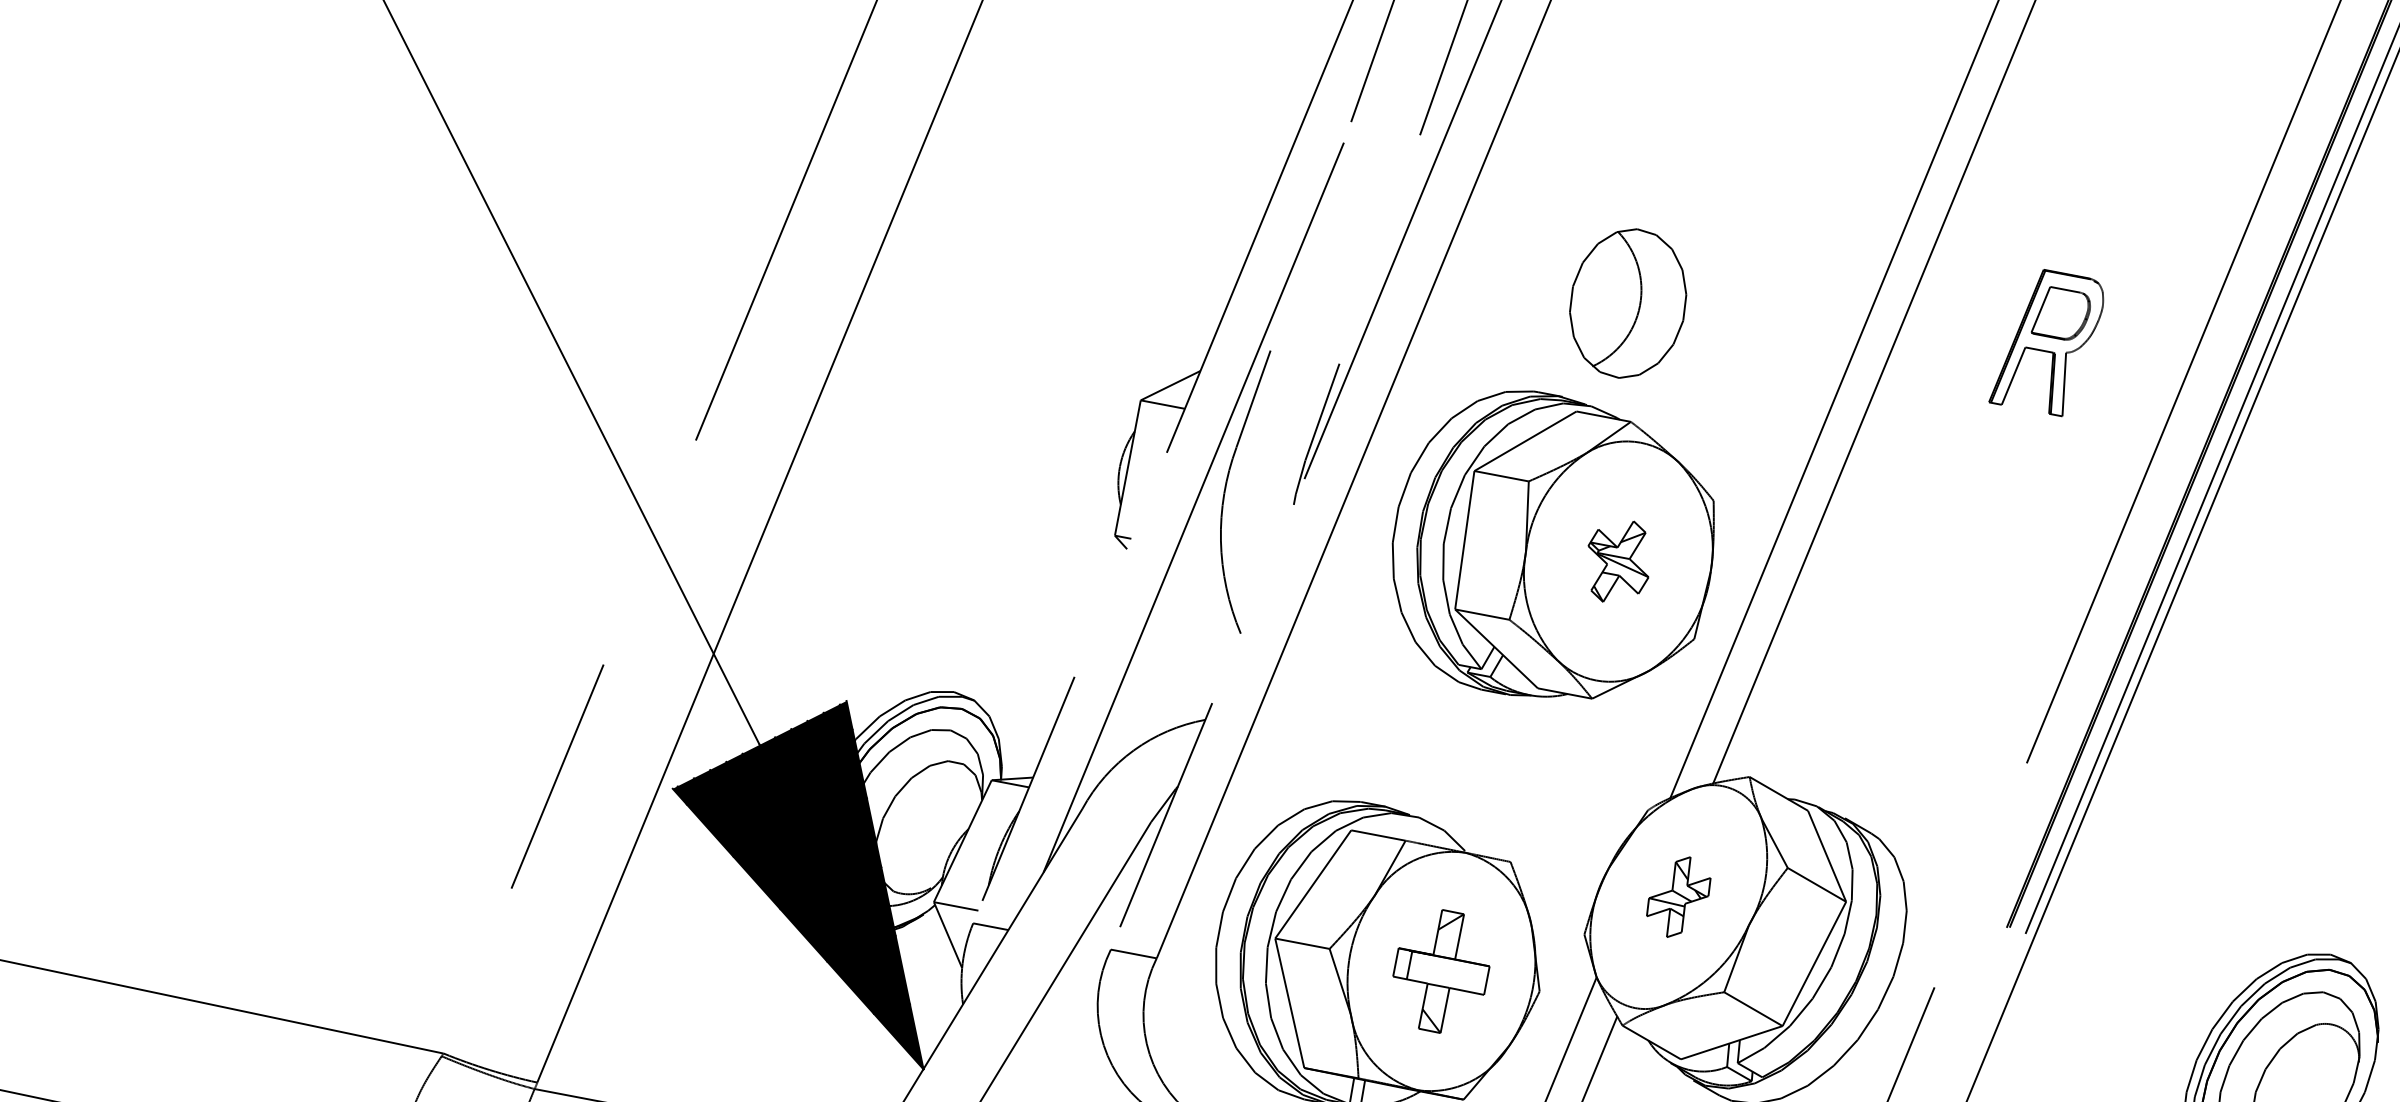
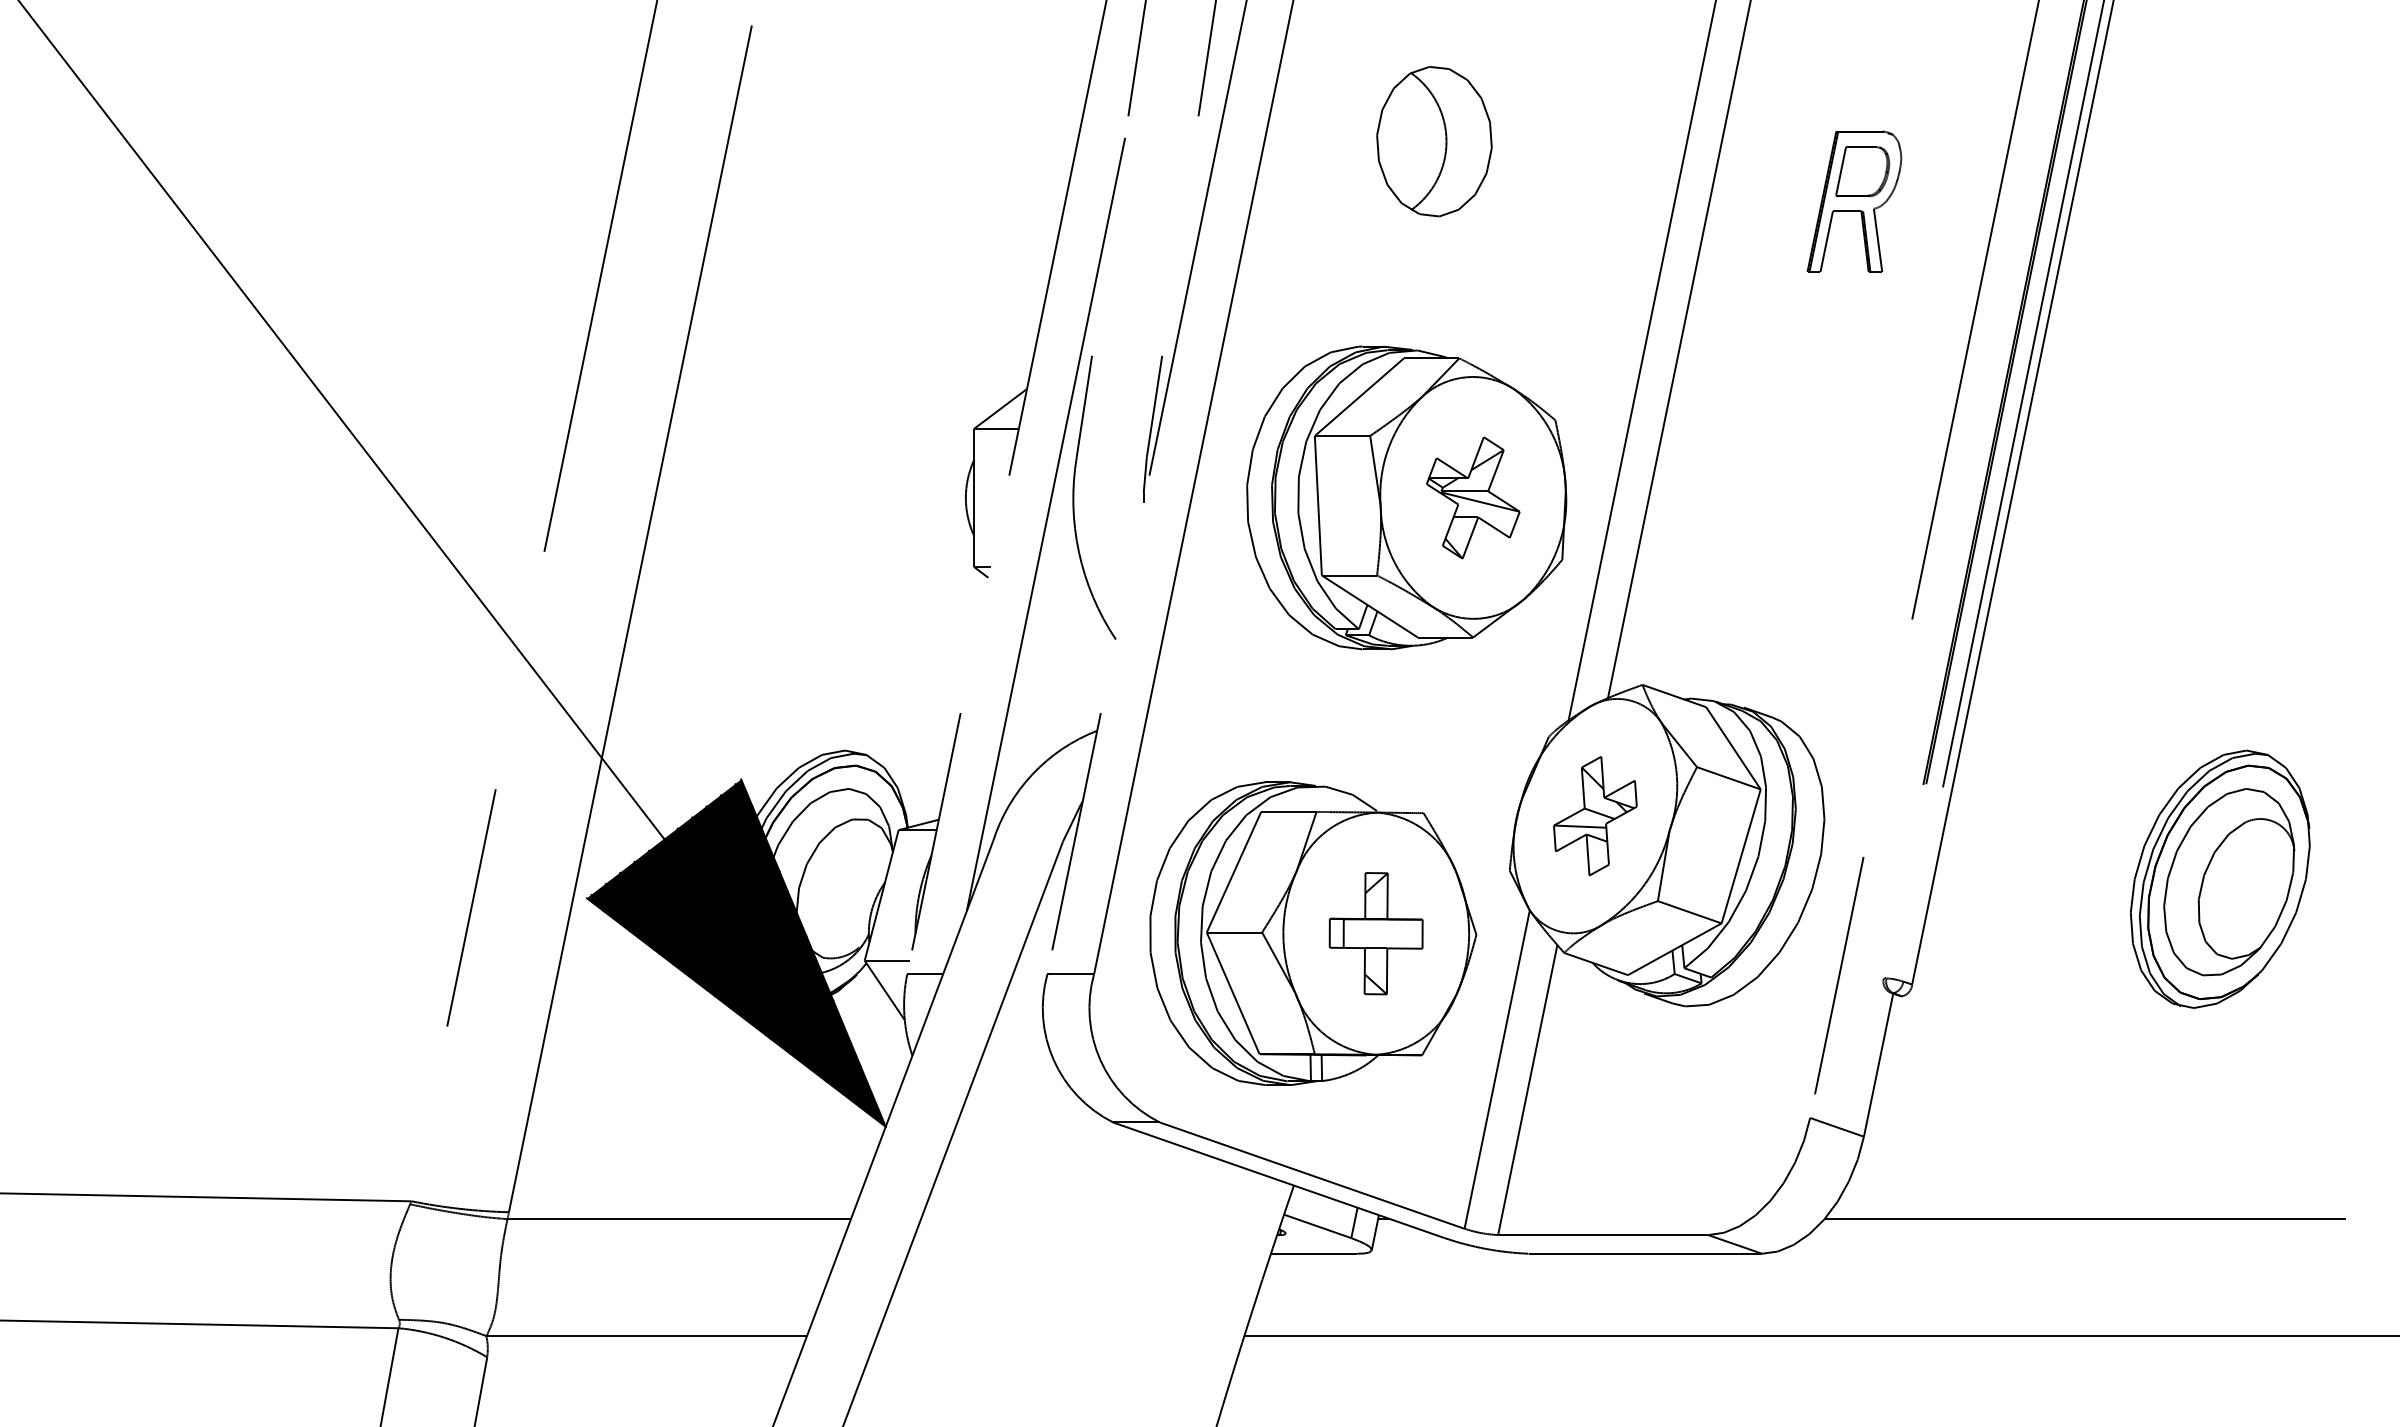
part: (1628, 303) -> (1434, 141), moved
part: (1618, 561) -> (1473, 497), size x1.43
part: (1678, 897) -> (1595, 816), size x1.43

